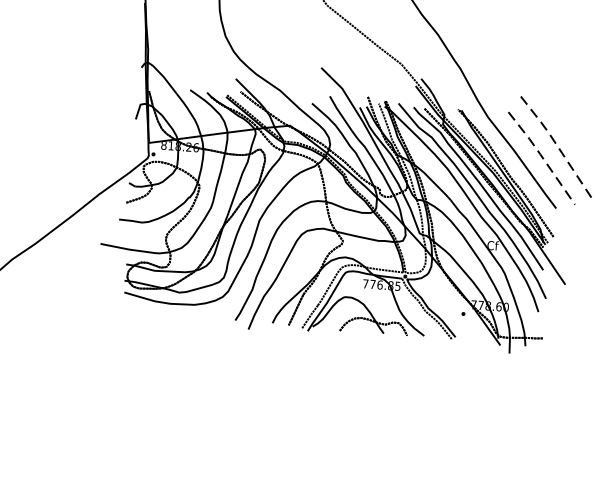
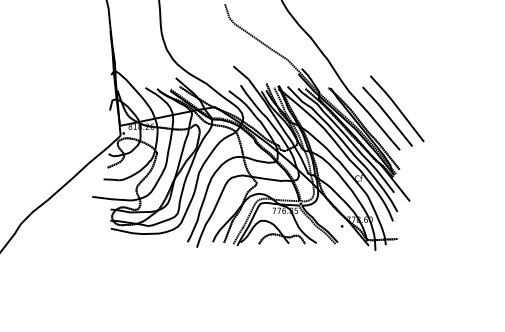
line: (557, 145) -> (397, 107), dashed -> solid
line: (541, 156) -> (387, 115), dashed -> solid

